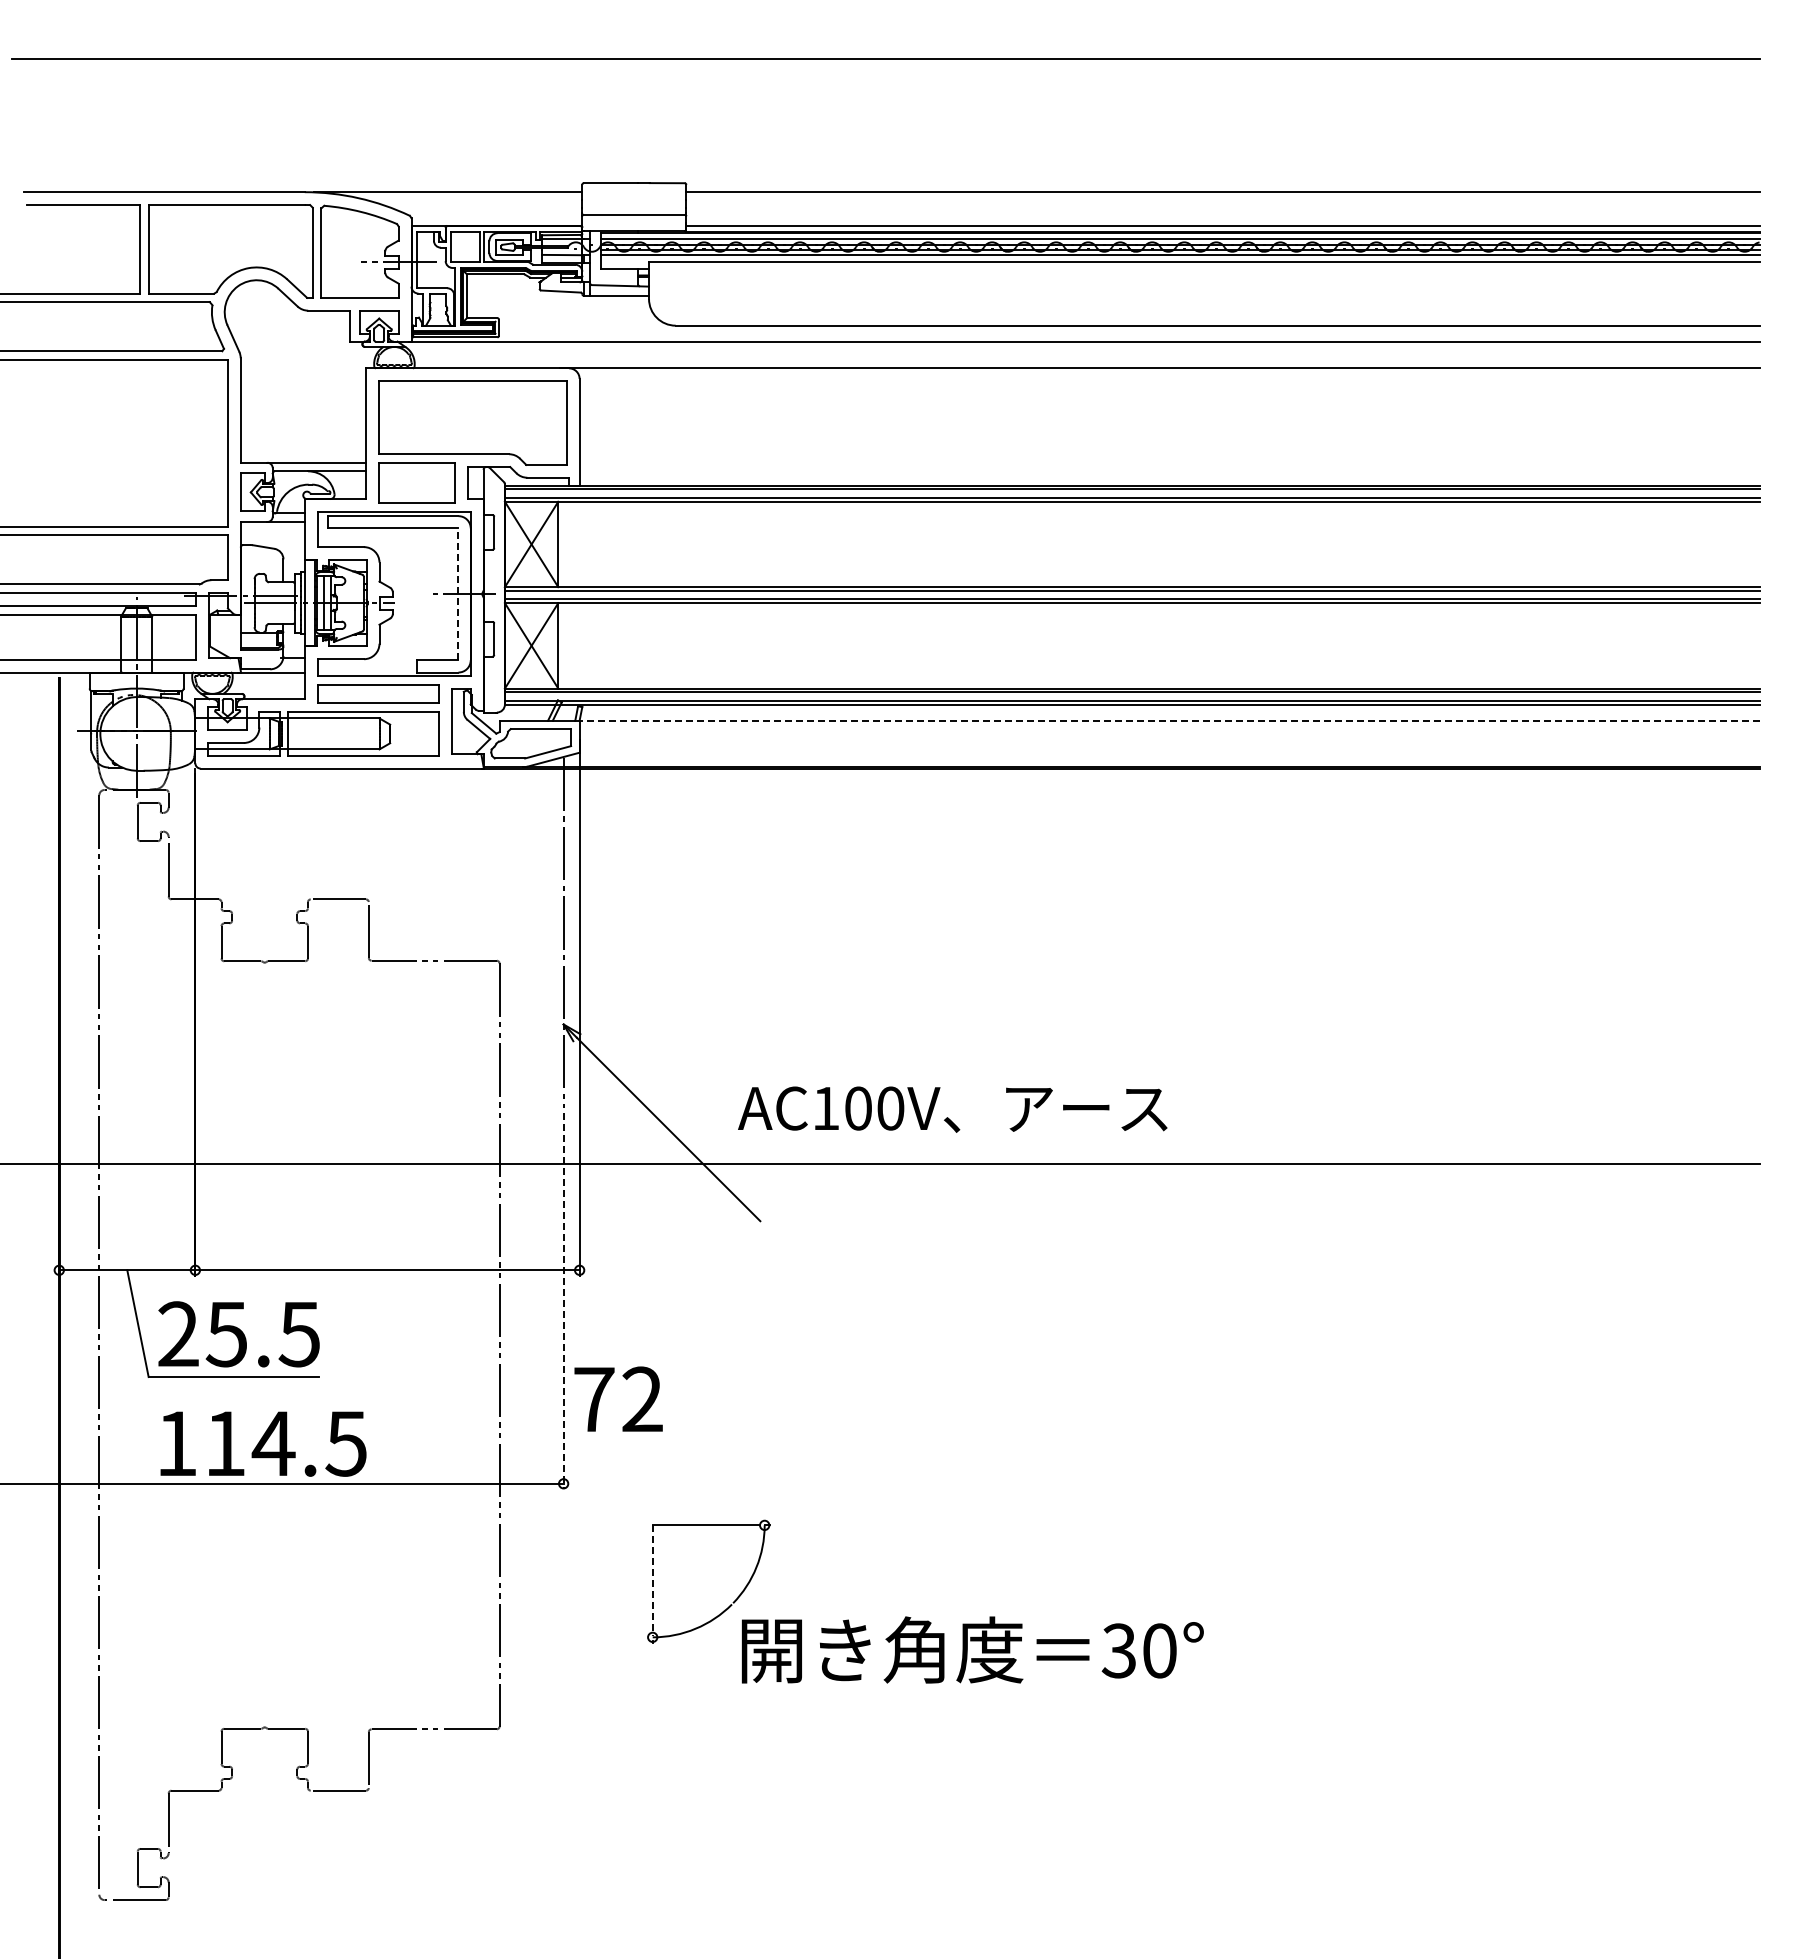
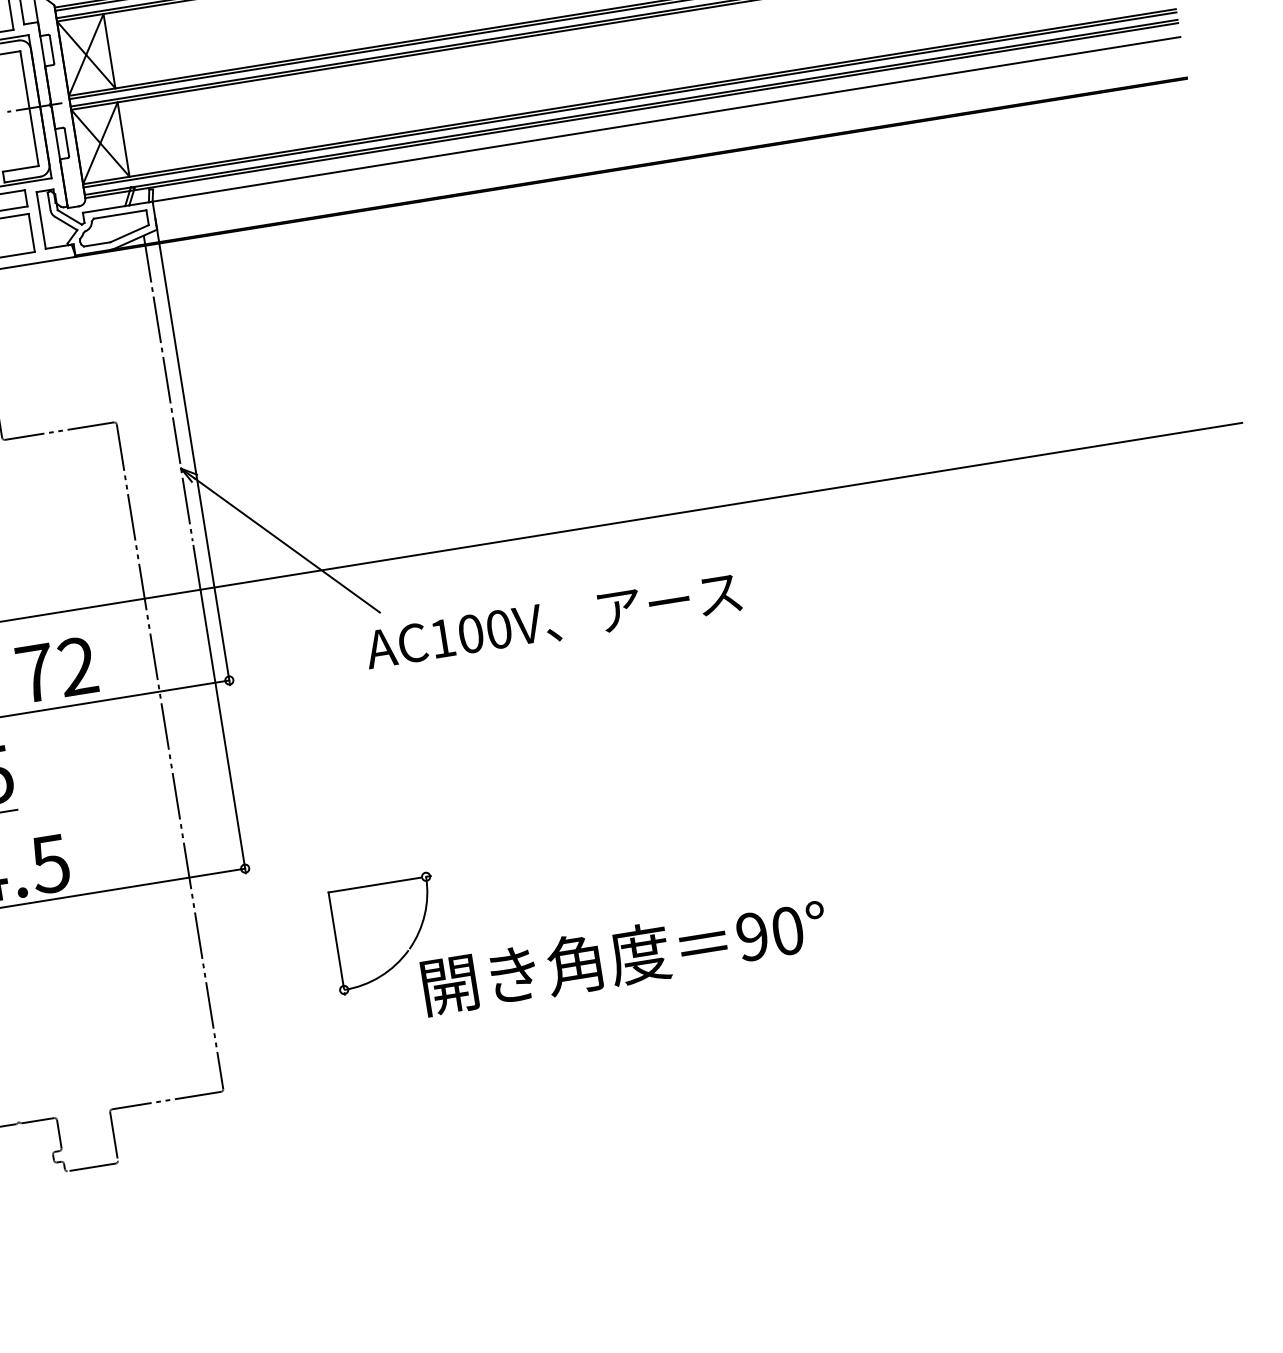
line: (458, 594) -> (29, 108), dashed -> solid
line: (1169, 720) -> (666, 119), dashed -> solid
text: (952, 1109) -> (553, 621), moved
line: (563, 1301) -> (219, 709), dashed -> solid
text: (618, 1398) -> (56, 668), moved
line: (652, 1581) -> (336, 941), dashed -> solid
text: (1118, 1650) -> (751, 936), 30° -> 90°

